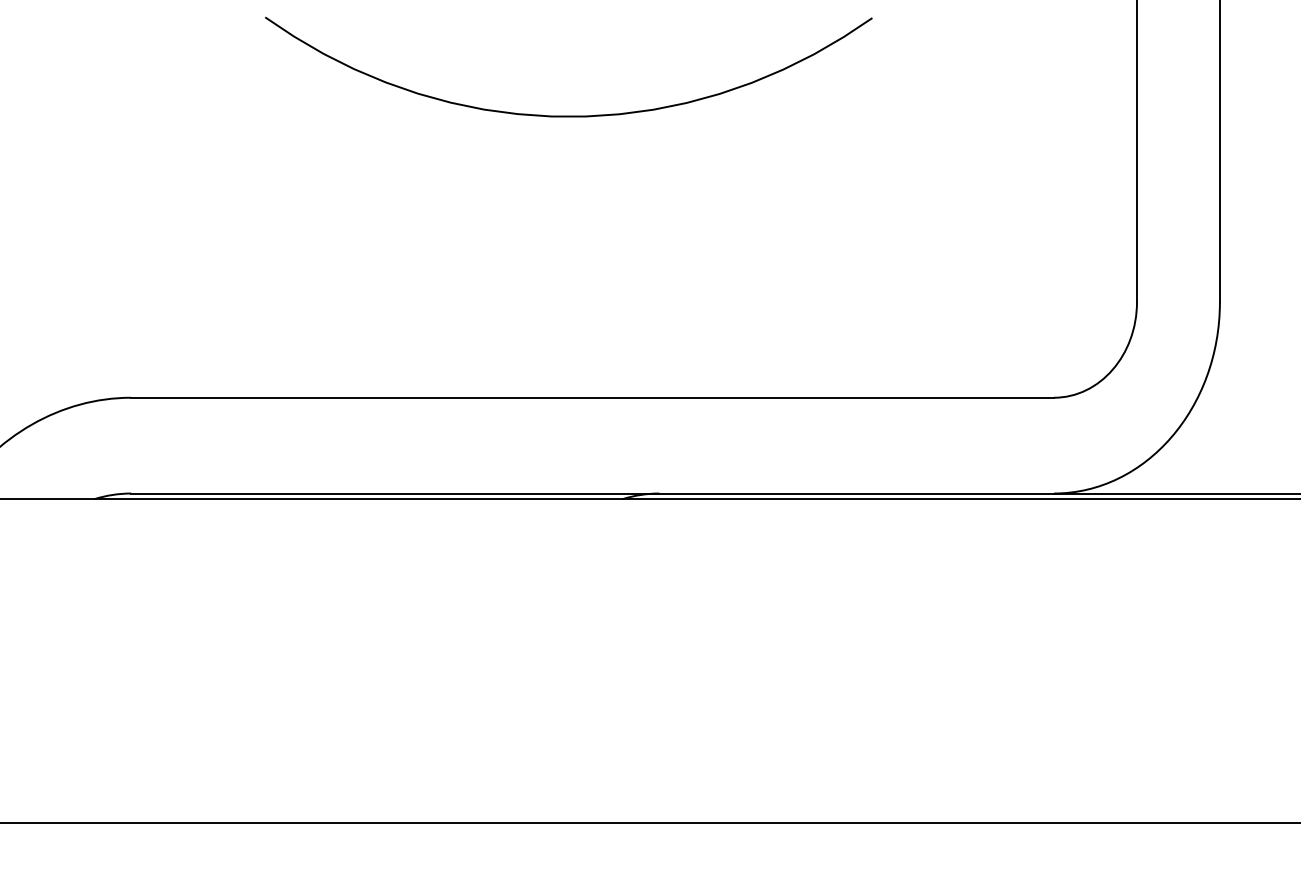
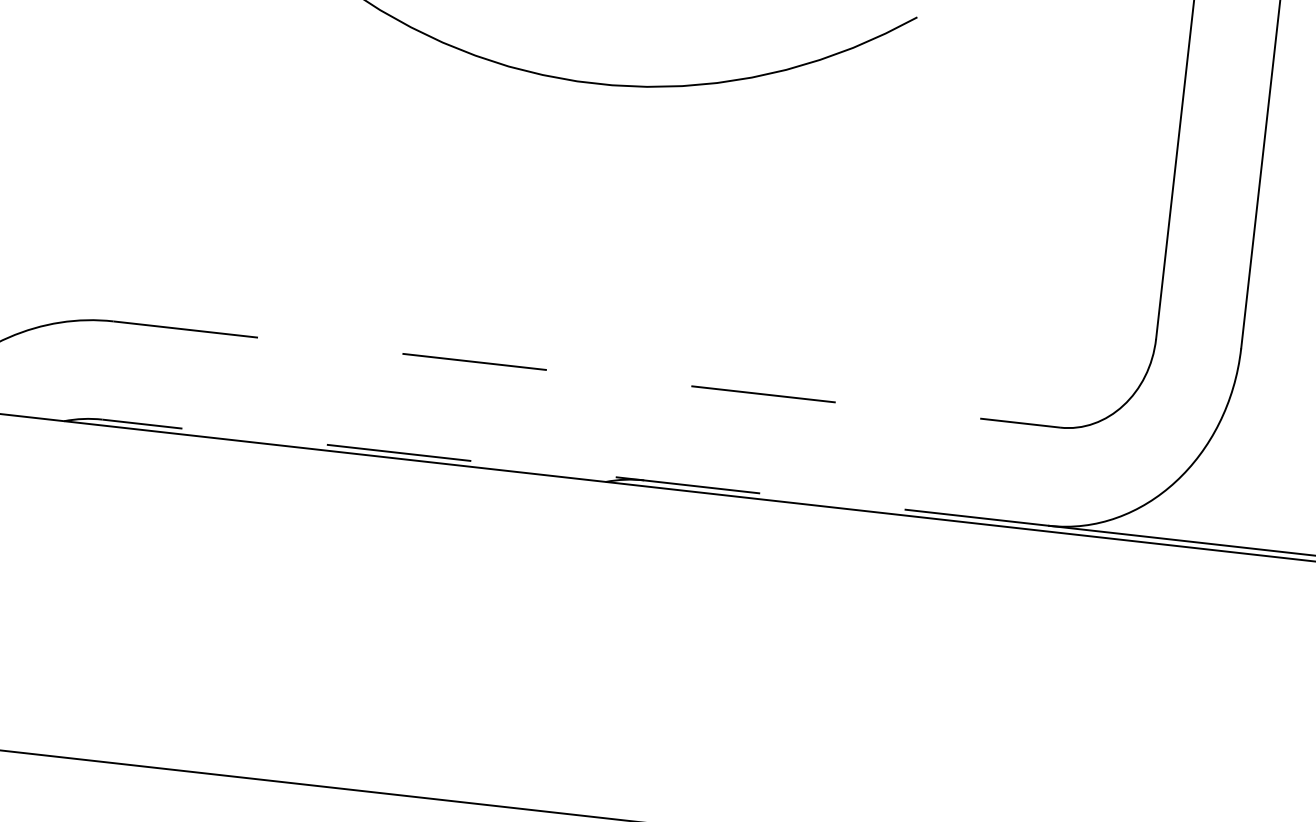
line: (593, 397) -> (587, 374), solid -> dashed
line: (592, 493) -> (575, 472), solid -> dashed

